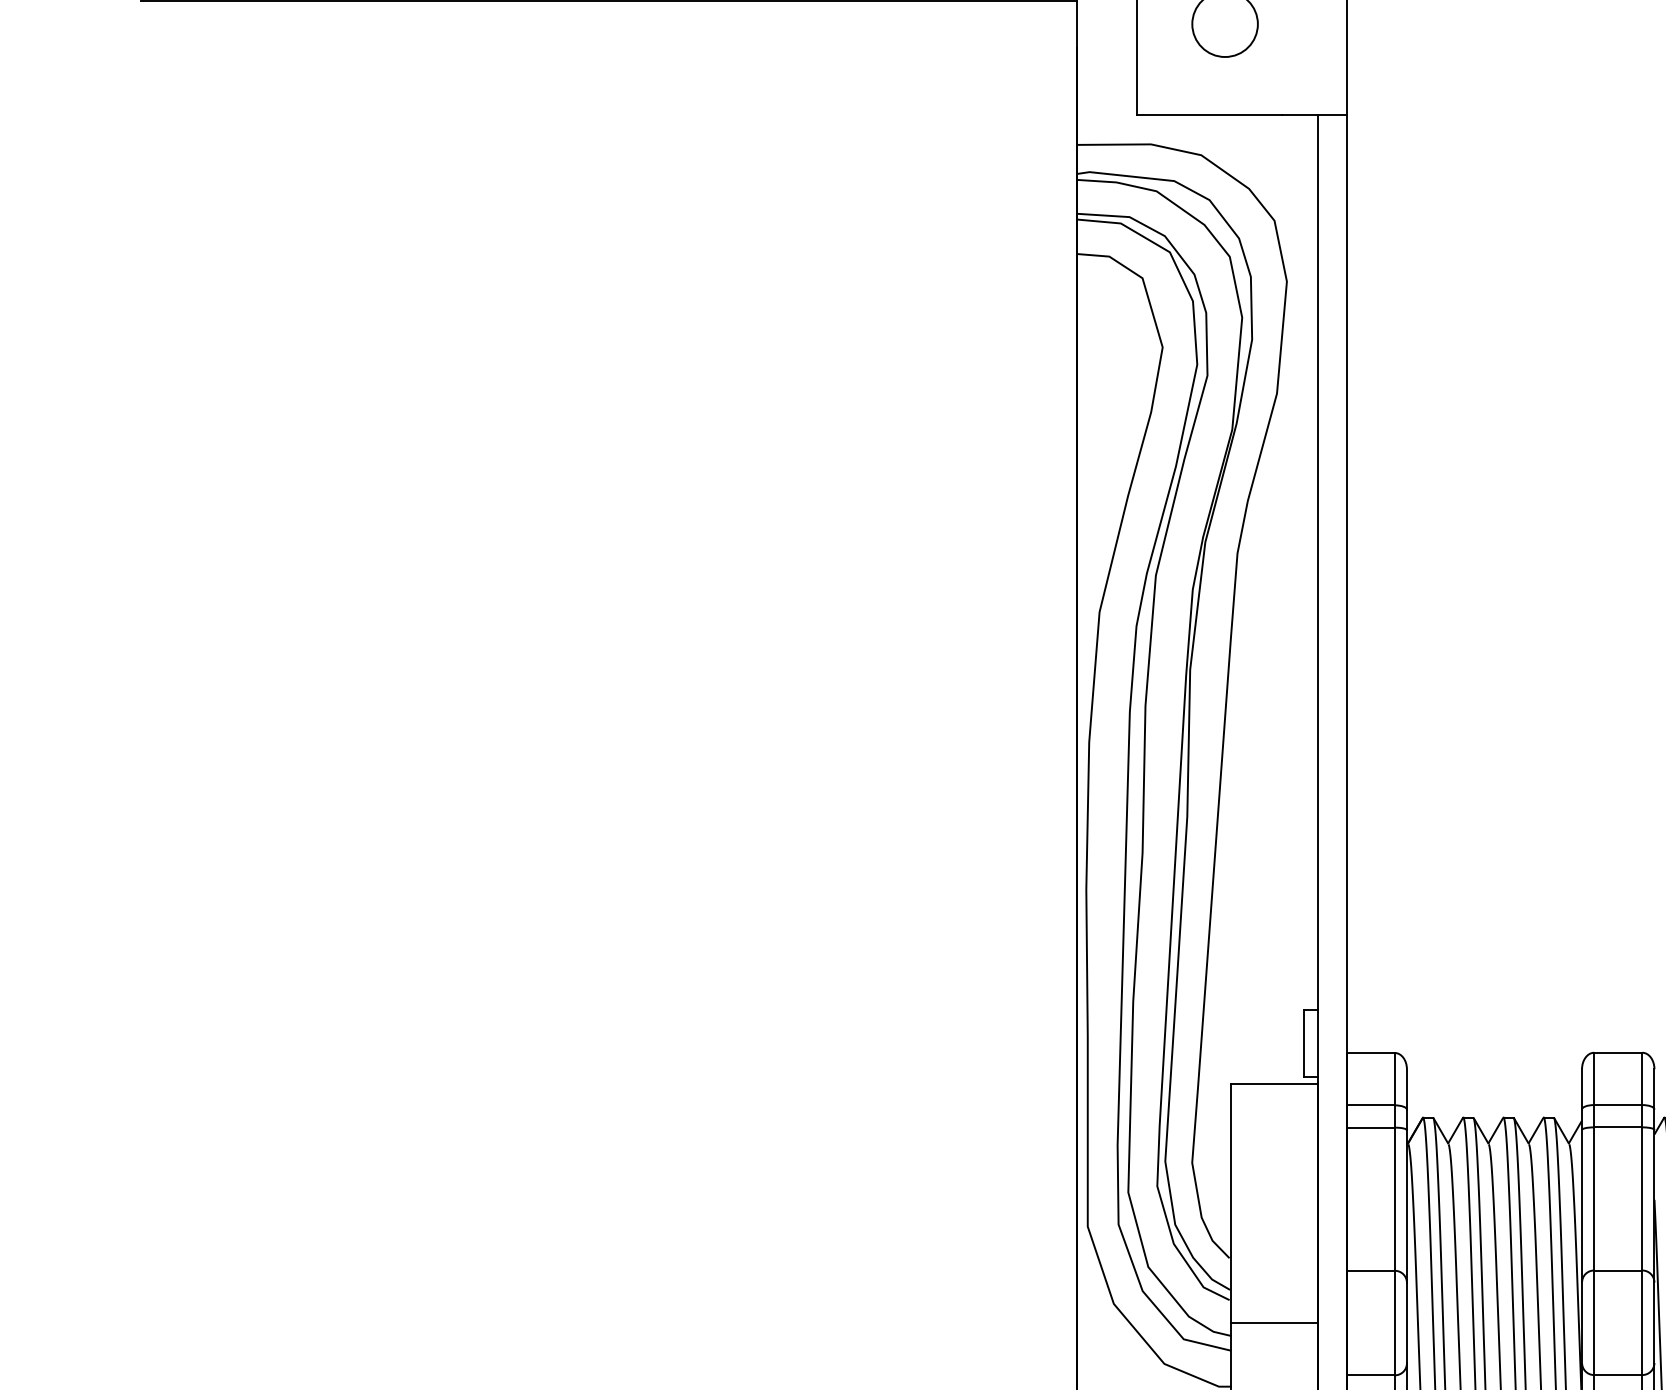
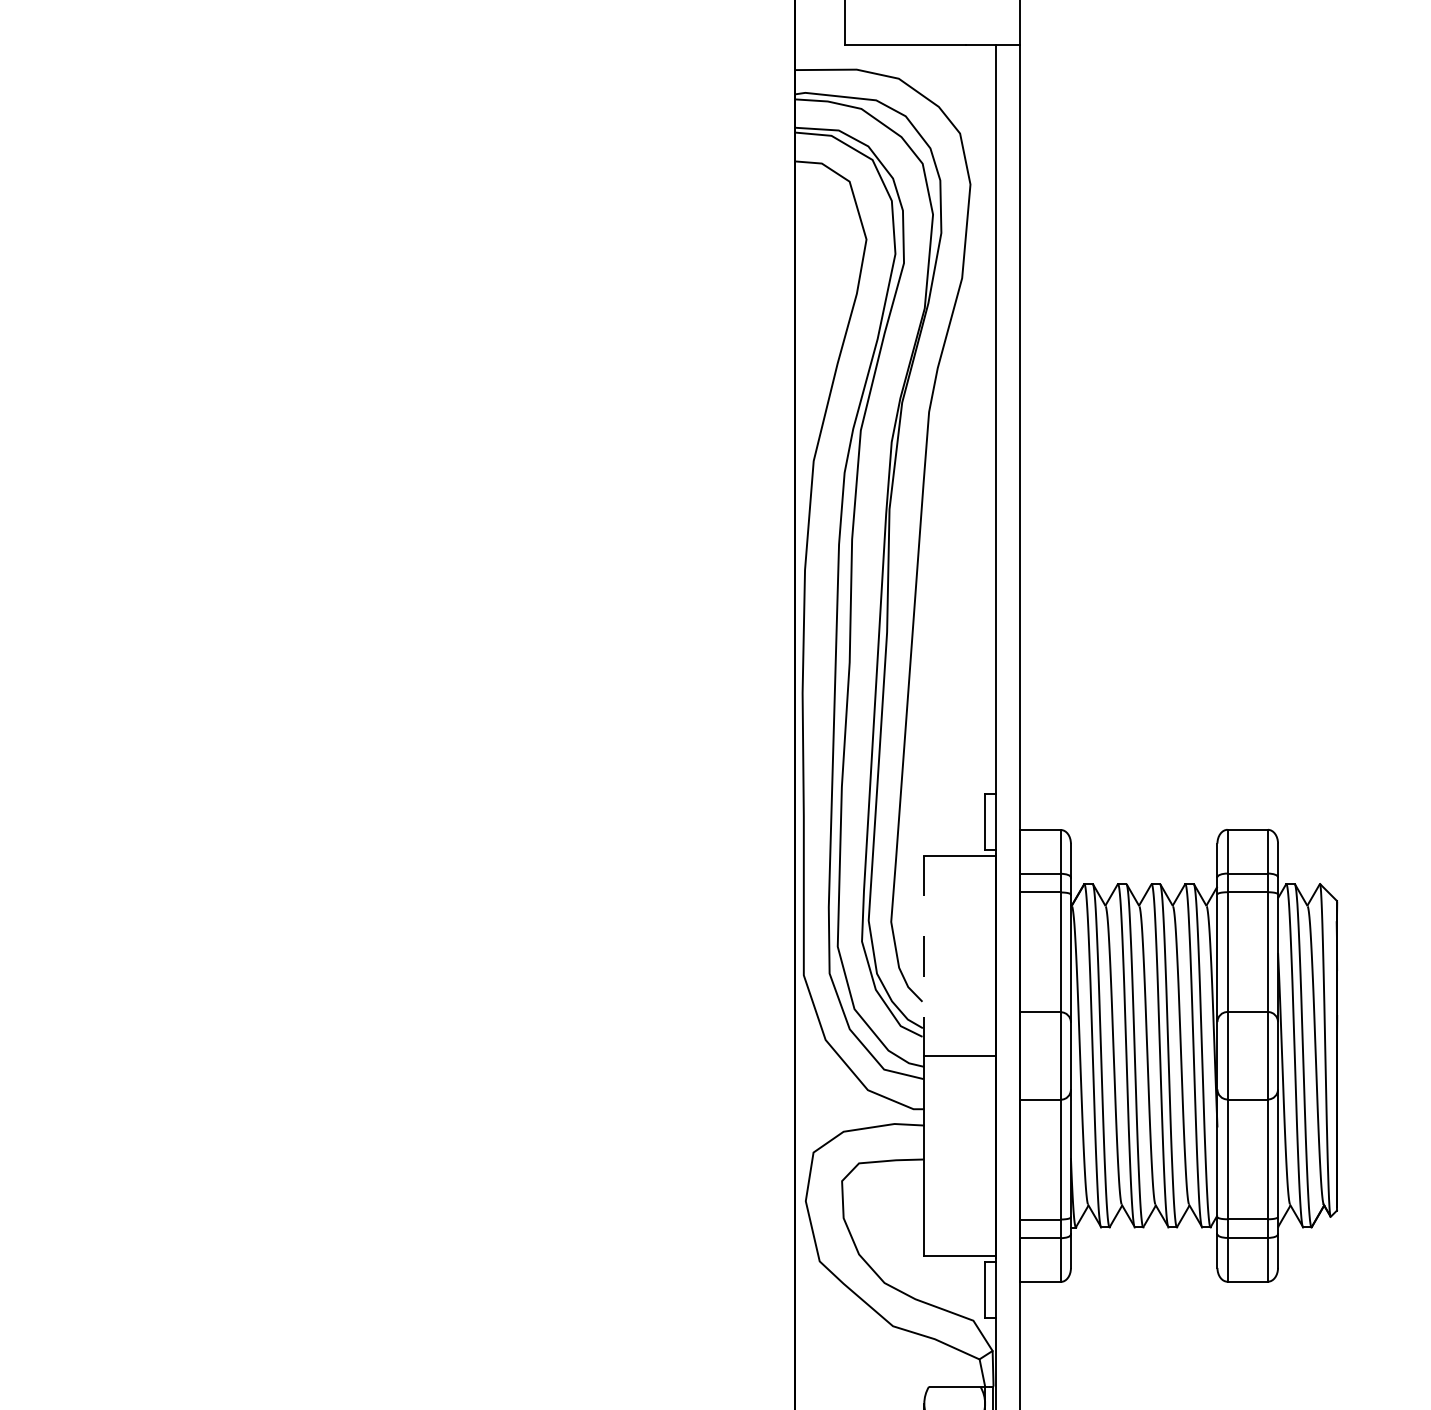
line: (1230, 1204) -> (923, 956), solid -> dashed

